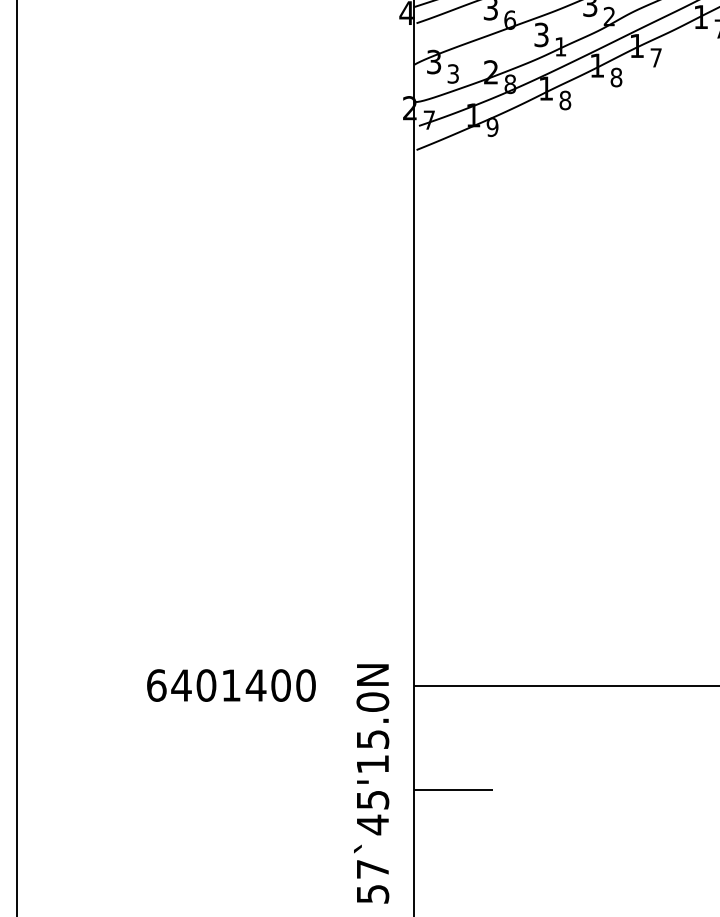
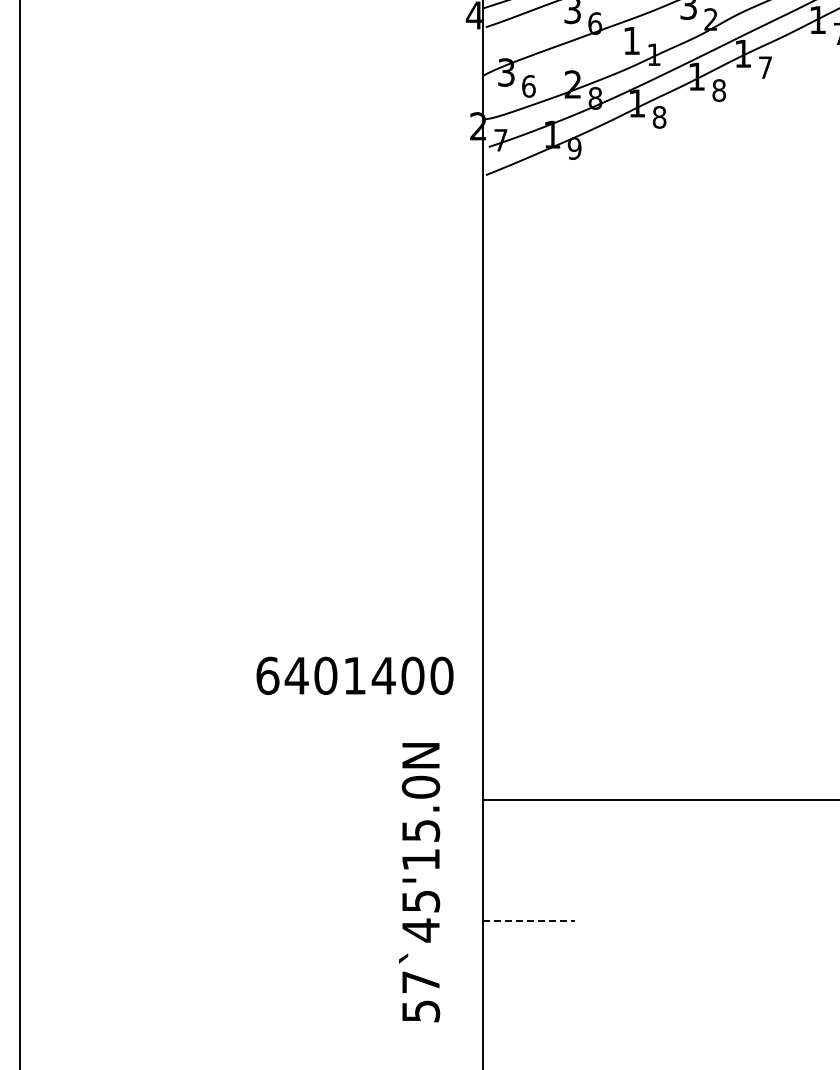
text: (541, 34) -> (631, 40), 3 -> 1
text: (453, 74) -> (528, 86), 3 -> 6
text: (230, 685) -> (354, 675), moved
text: (371, 783) -> (419, 882), moved
line: (453, 789) -> (529, 921), solid -> dashed

